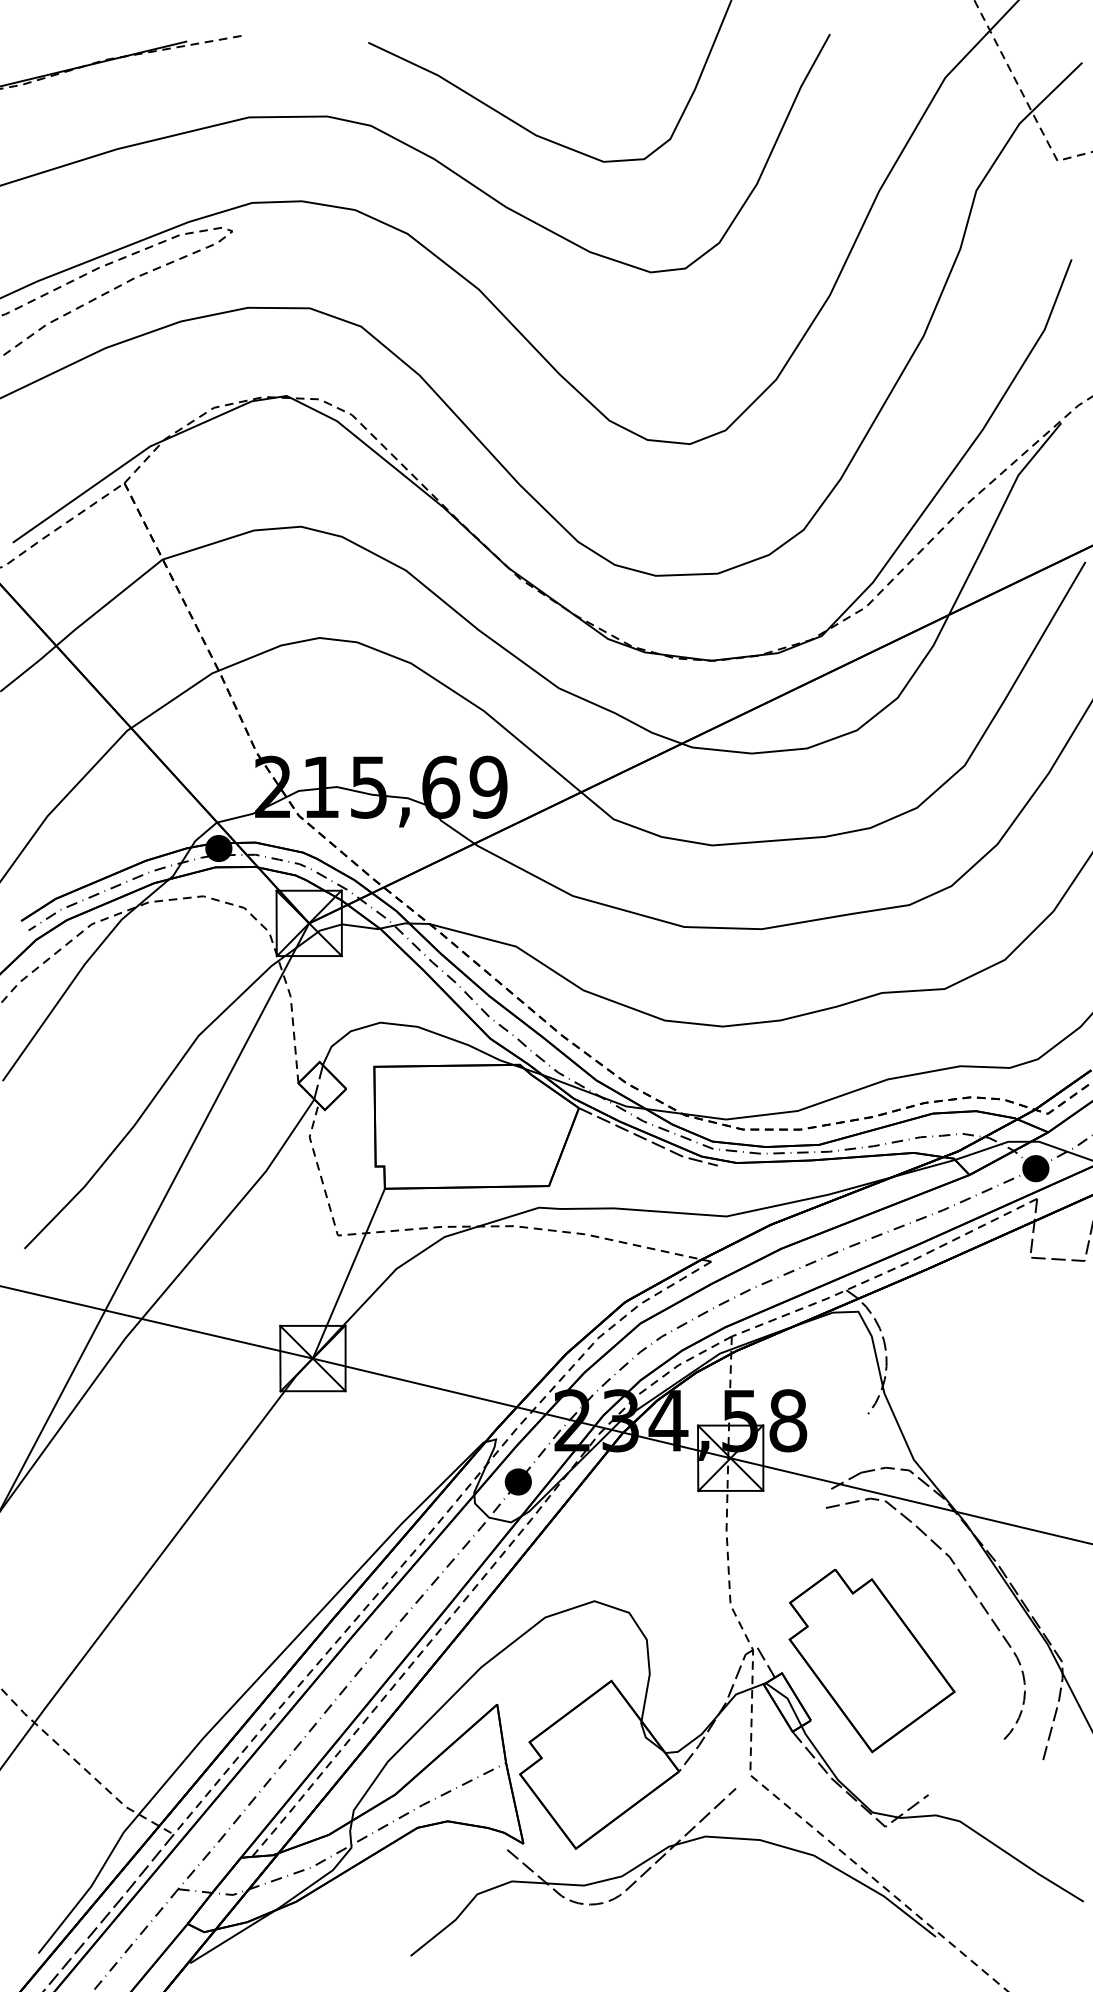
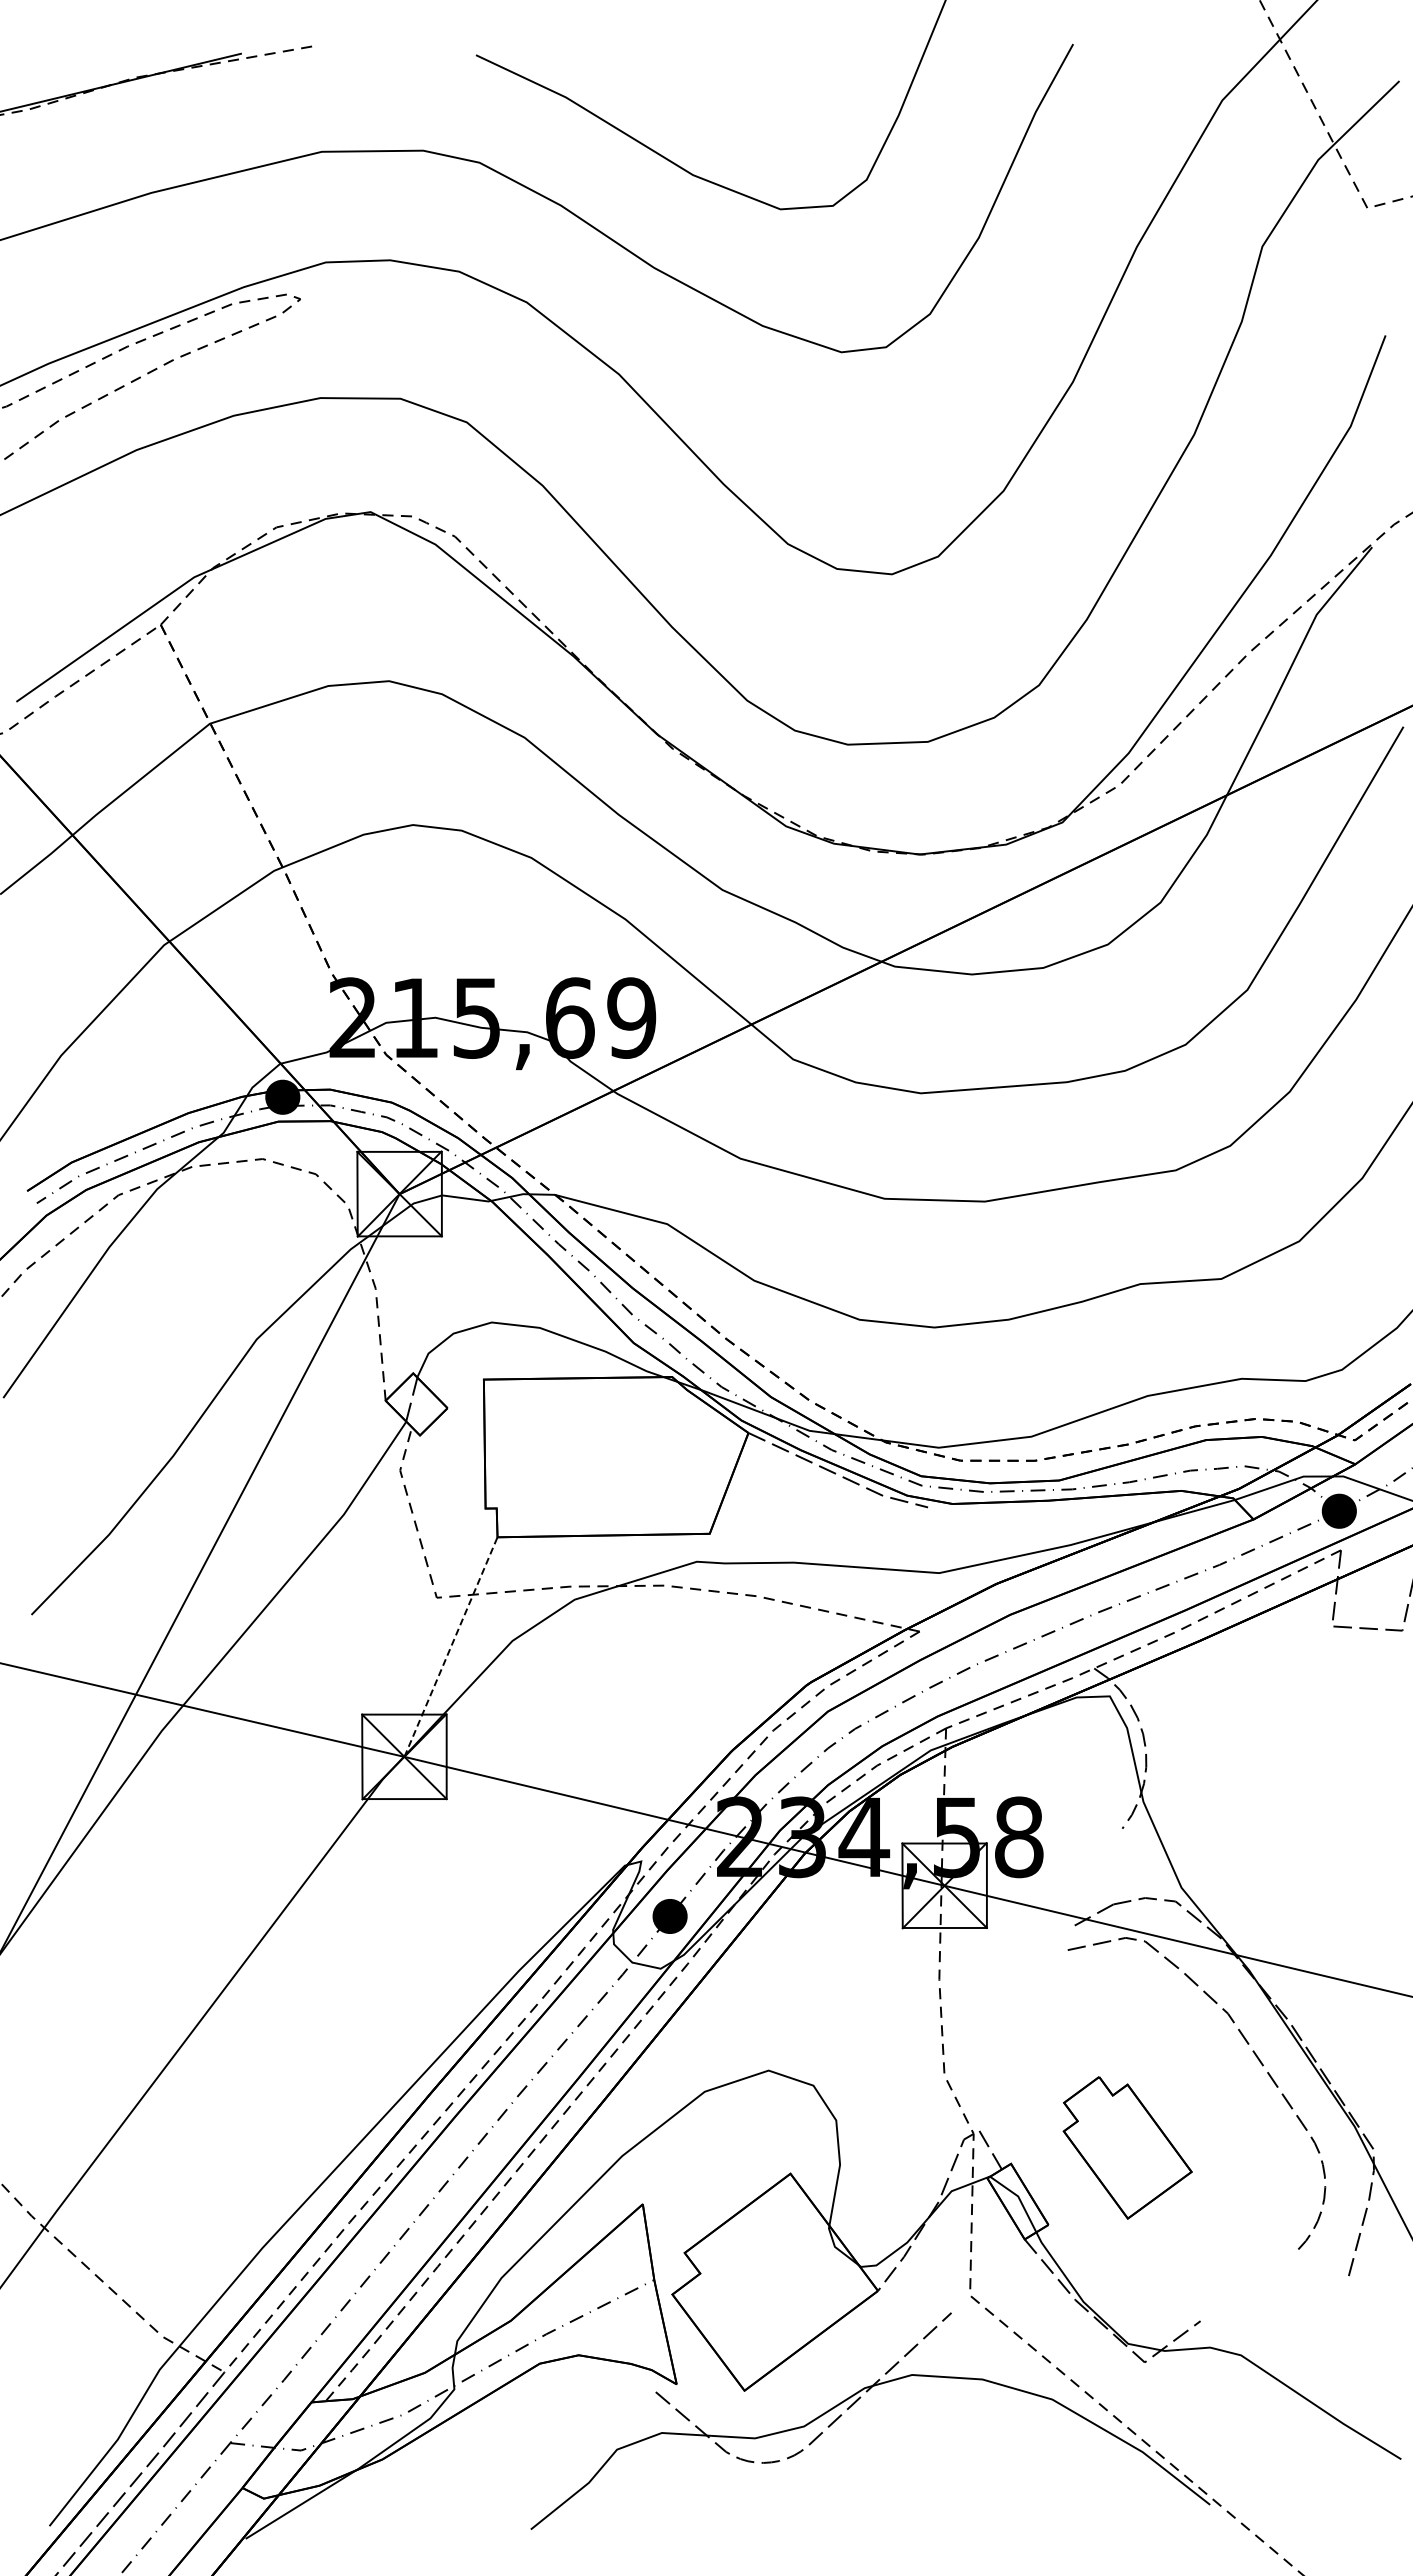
line: (349, 1273) -> (451, 1646), solid -> dashed
part: (872, 1660) -> (1127, 2147), size x0.6

